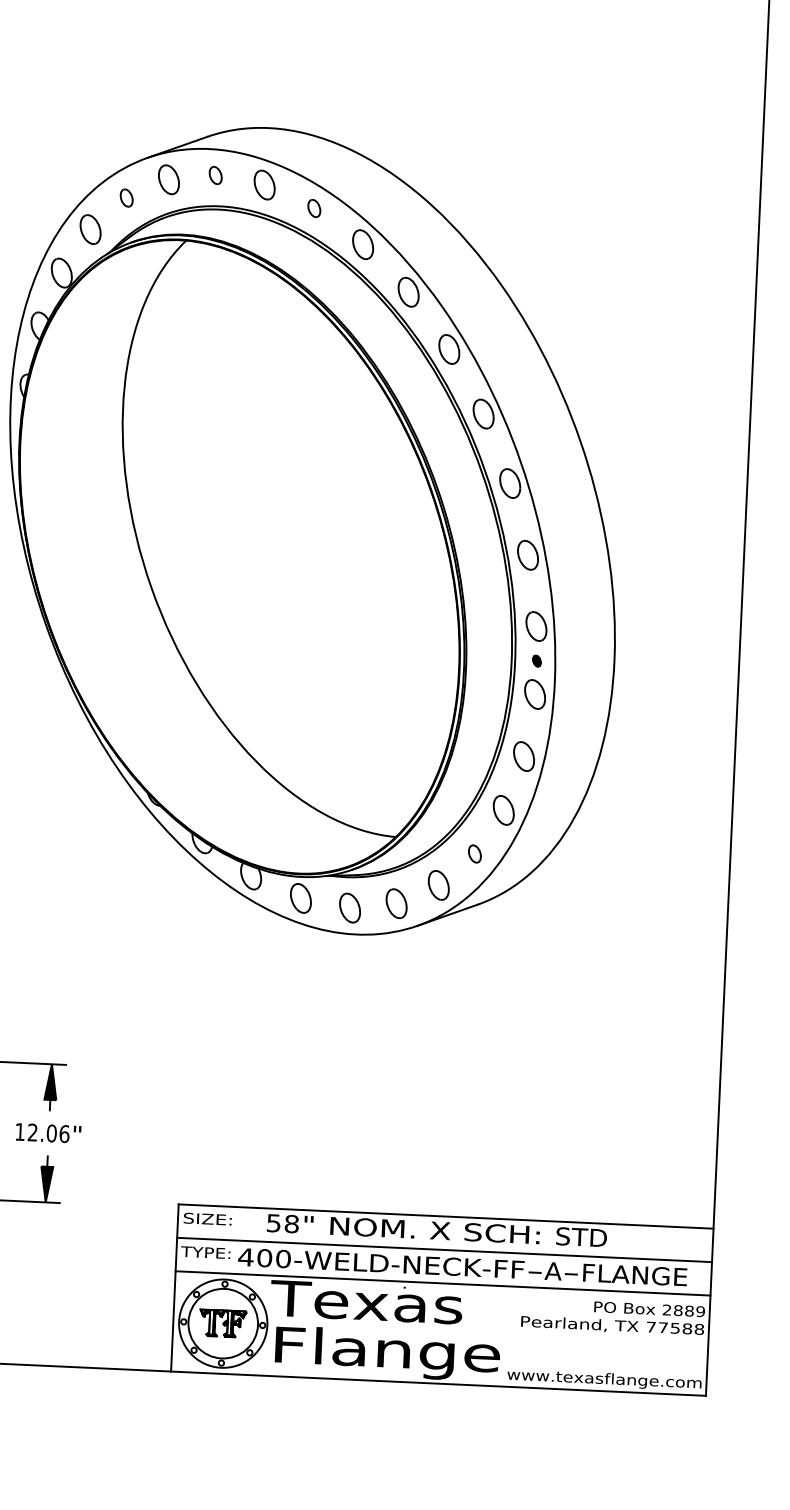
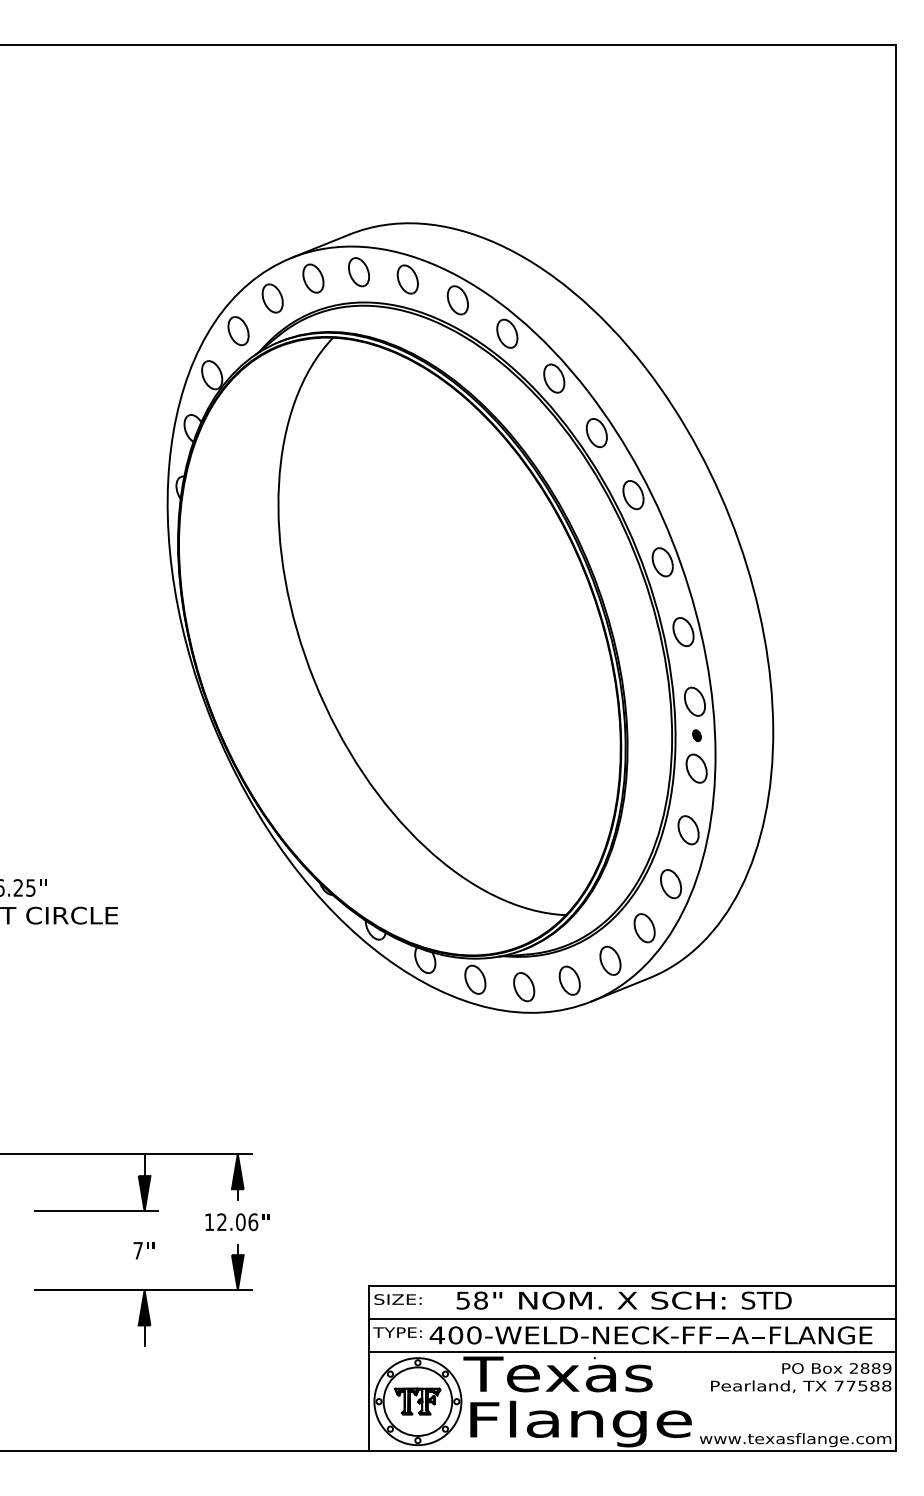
part: (215, 175) -> (359, 272), size x1.67
part: (126, 198) -> (272, 298), size x1.67
part: (314, 208) -> (457, 300), size x1.67
part: (474, 854) -> (644, 928), size x1.67

